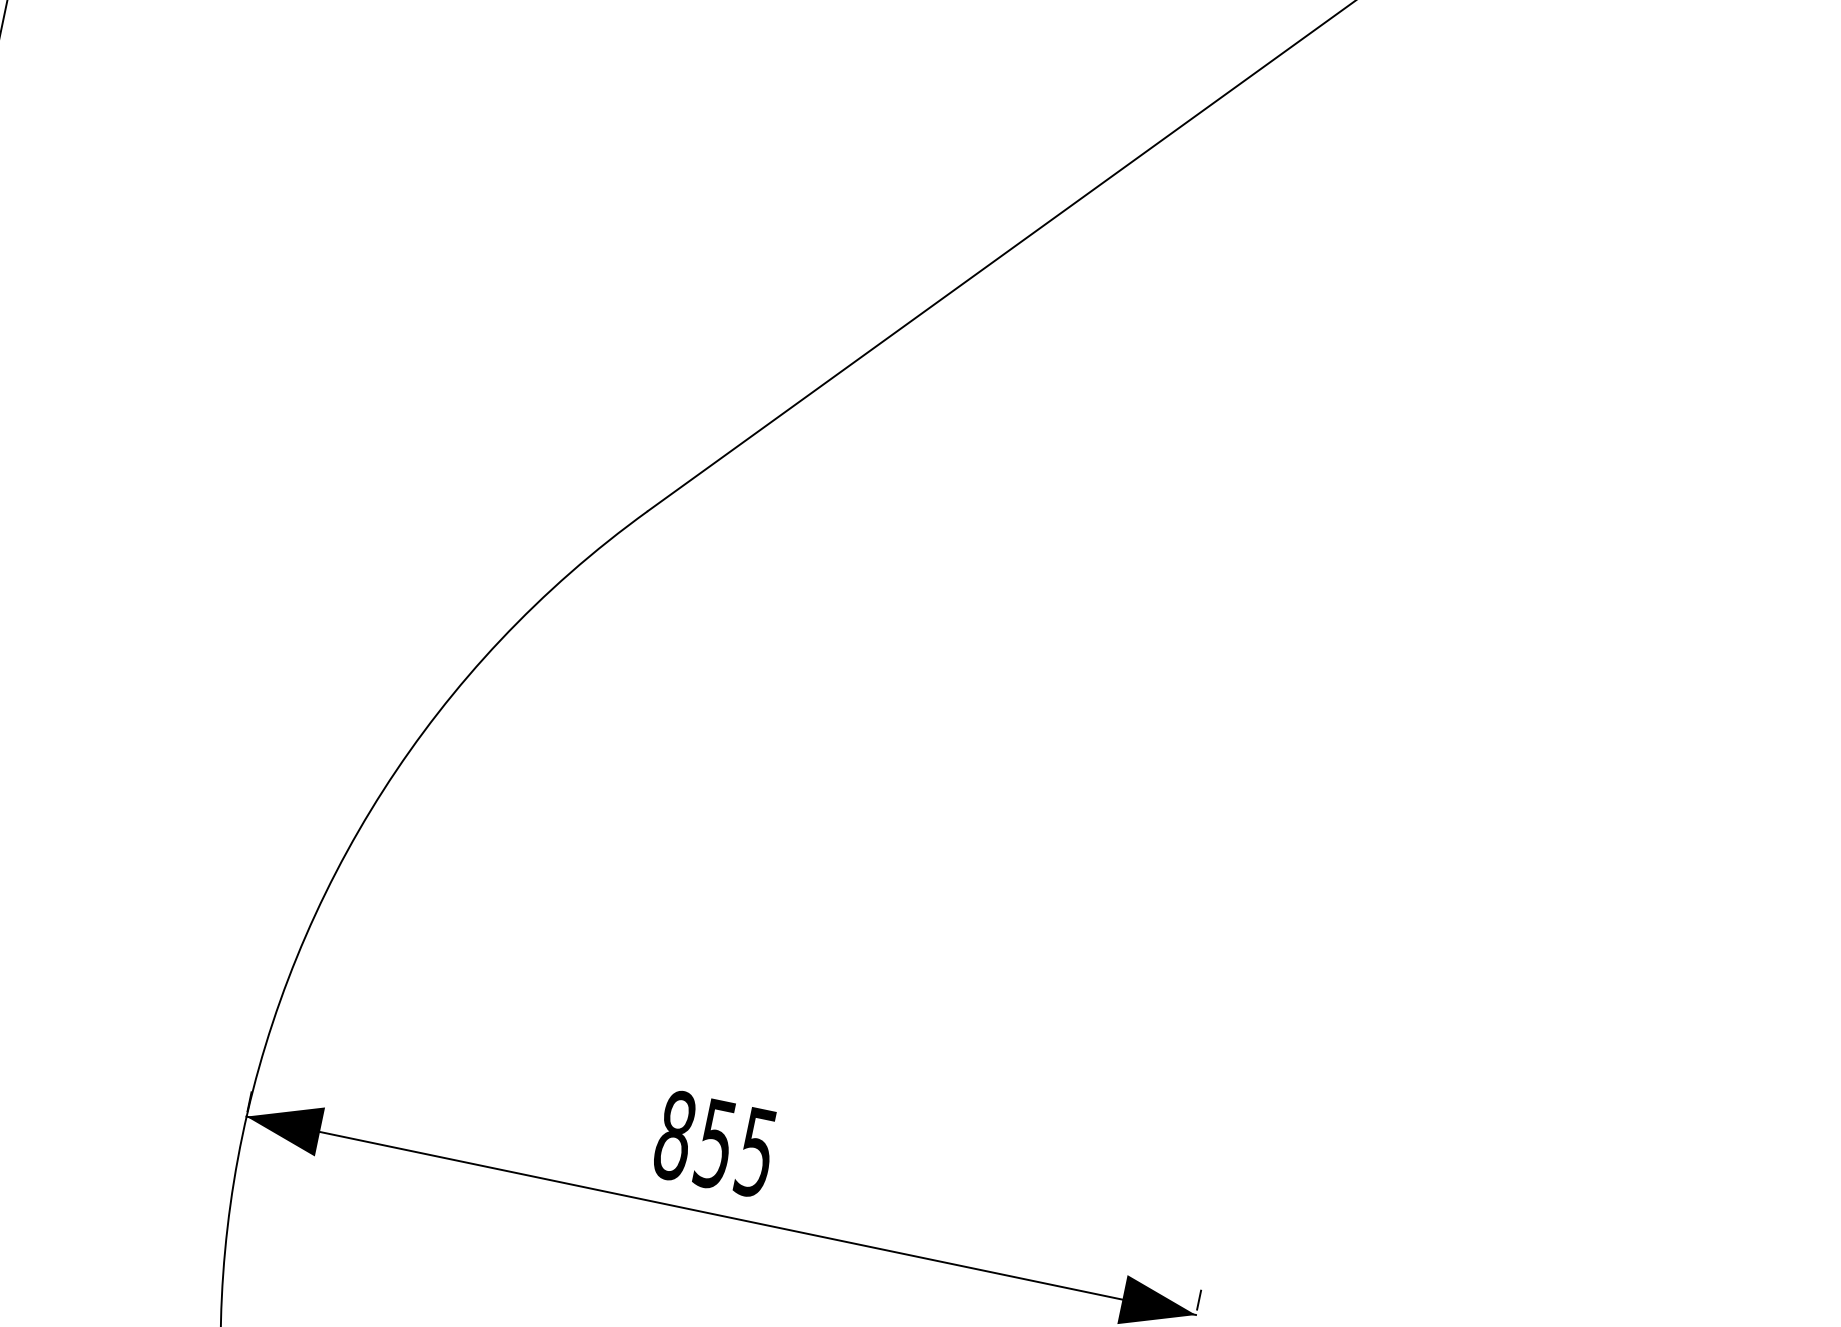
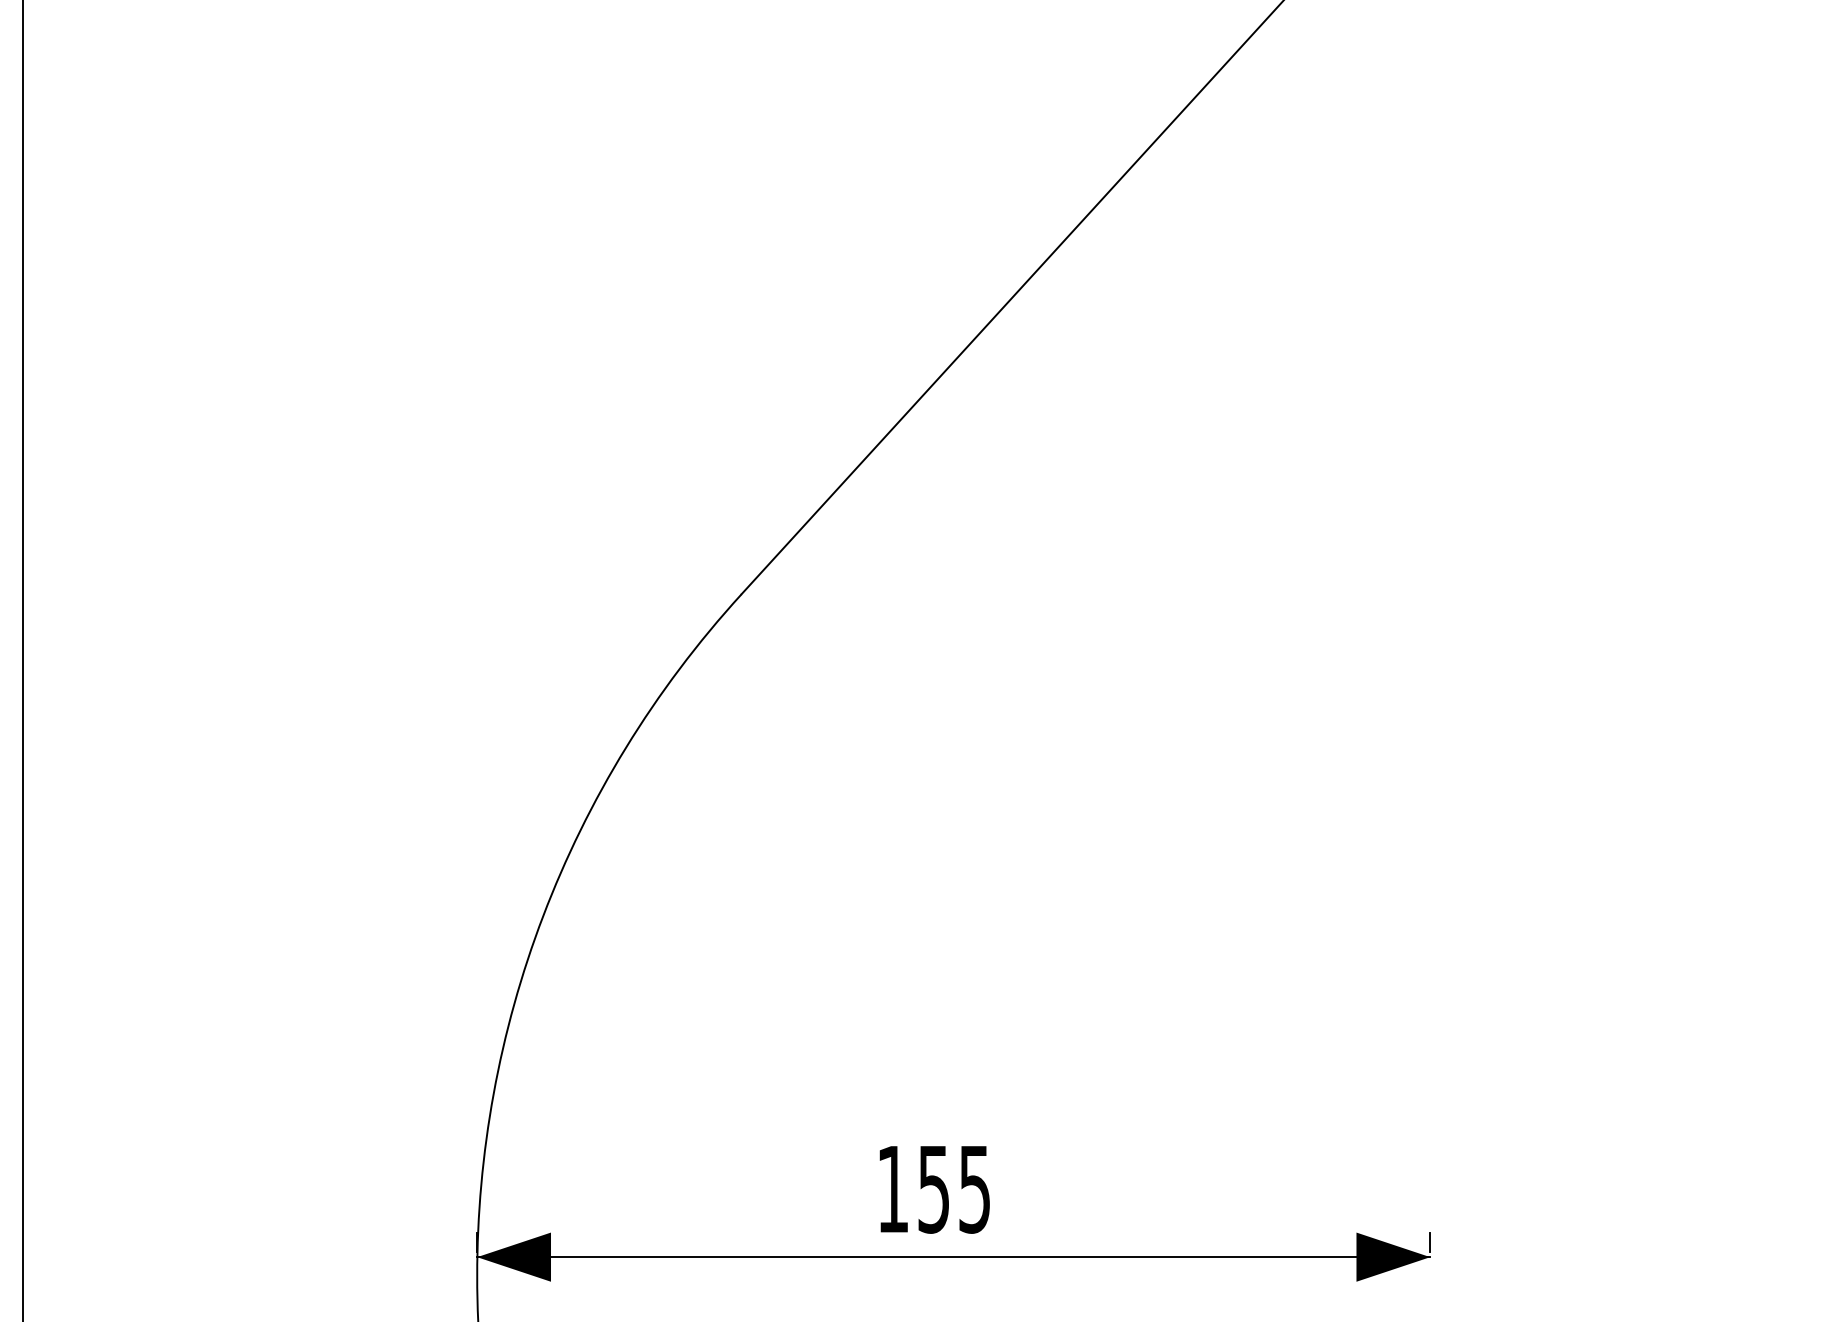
text: (675, 1134) -> (893, 1188), 855 -> 155

